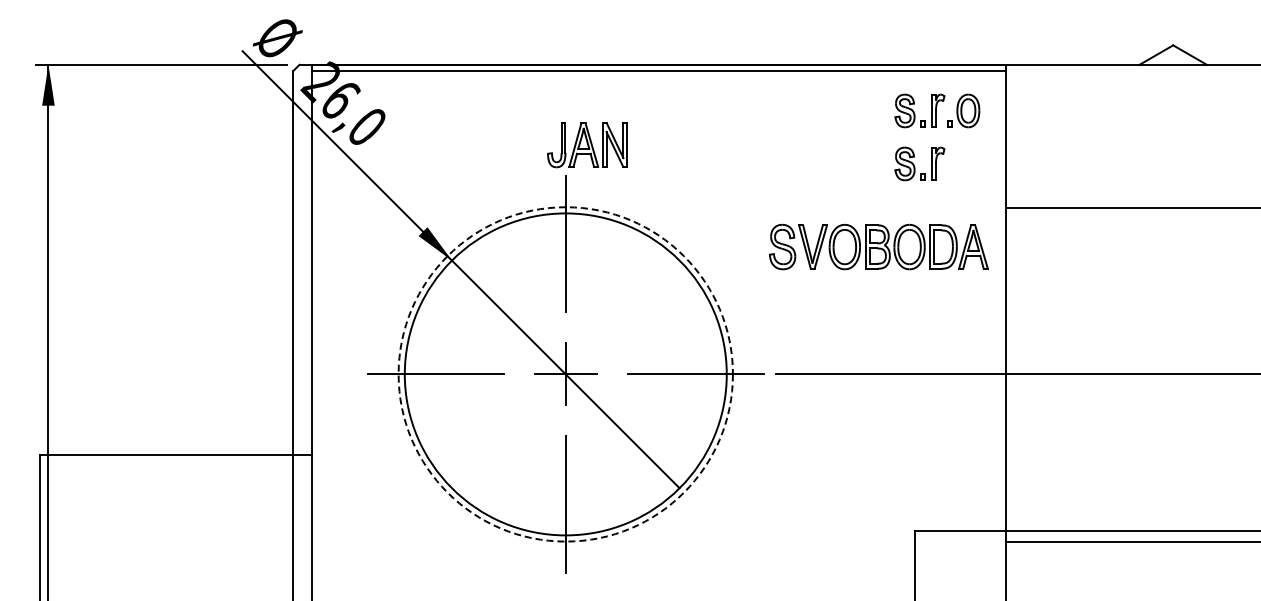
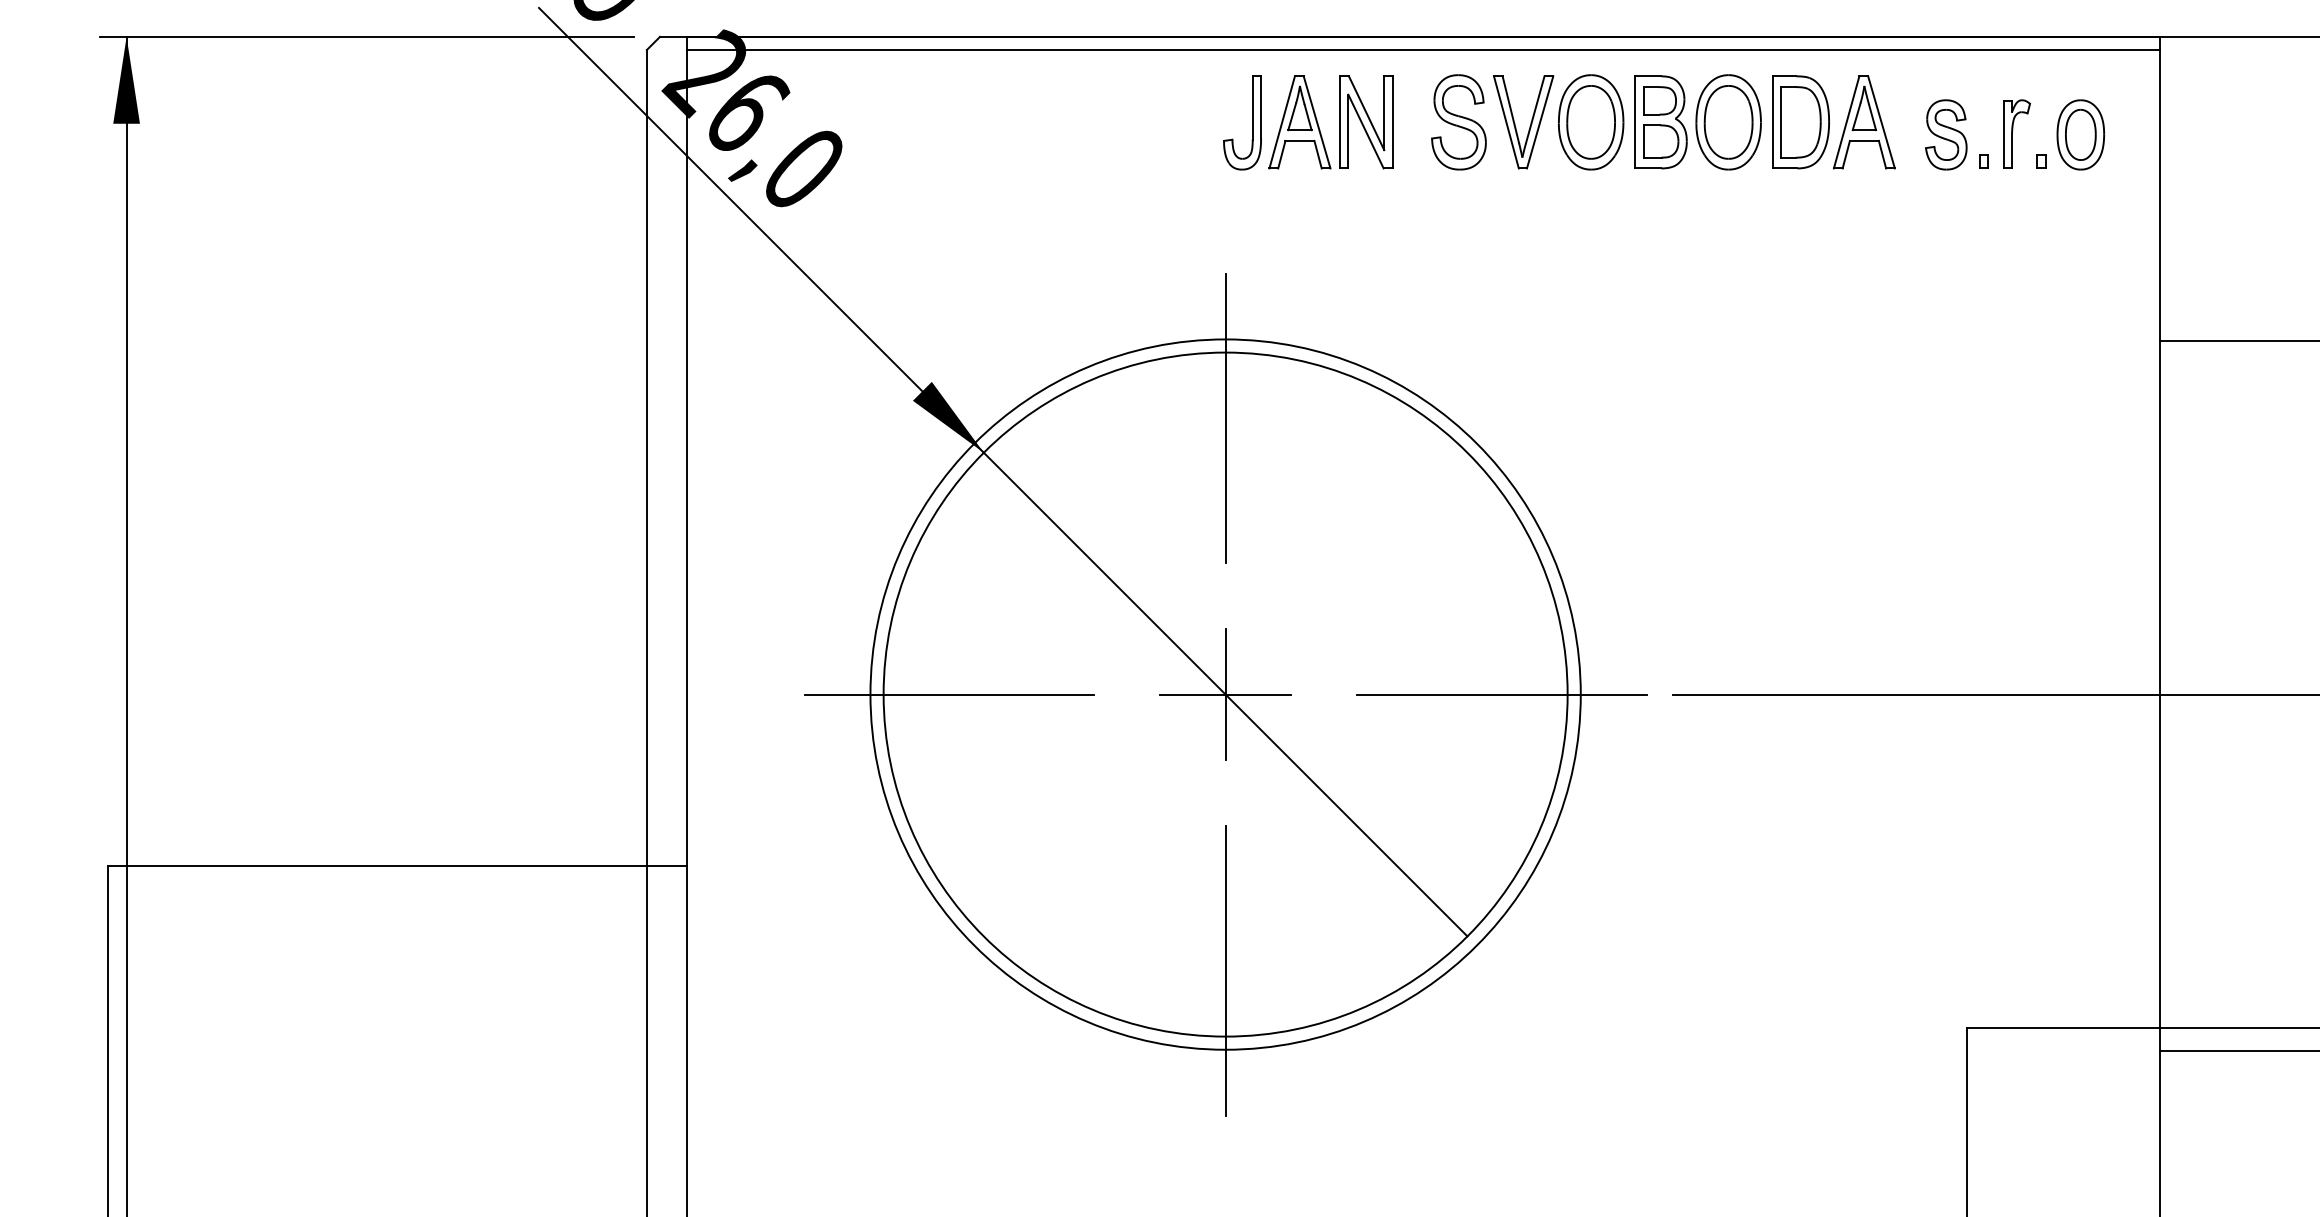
part: (587, 145) -> (1307, 123), moved
part: (919, 163) -> (1977, 246), removed
part: (878, 246) -> (1662, 121), moved
circle: (565, 374) -> (1225, 694), dashed -> solid

